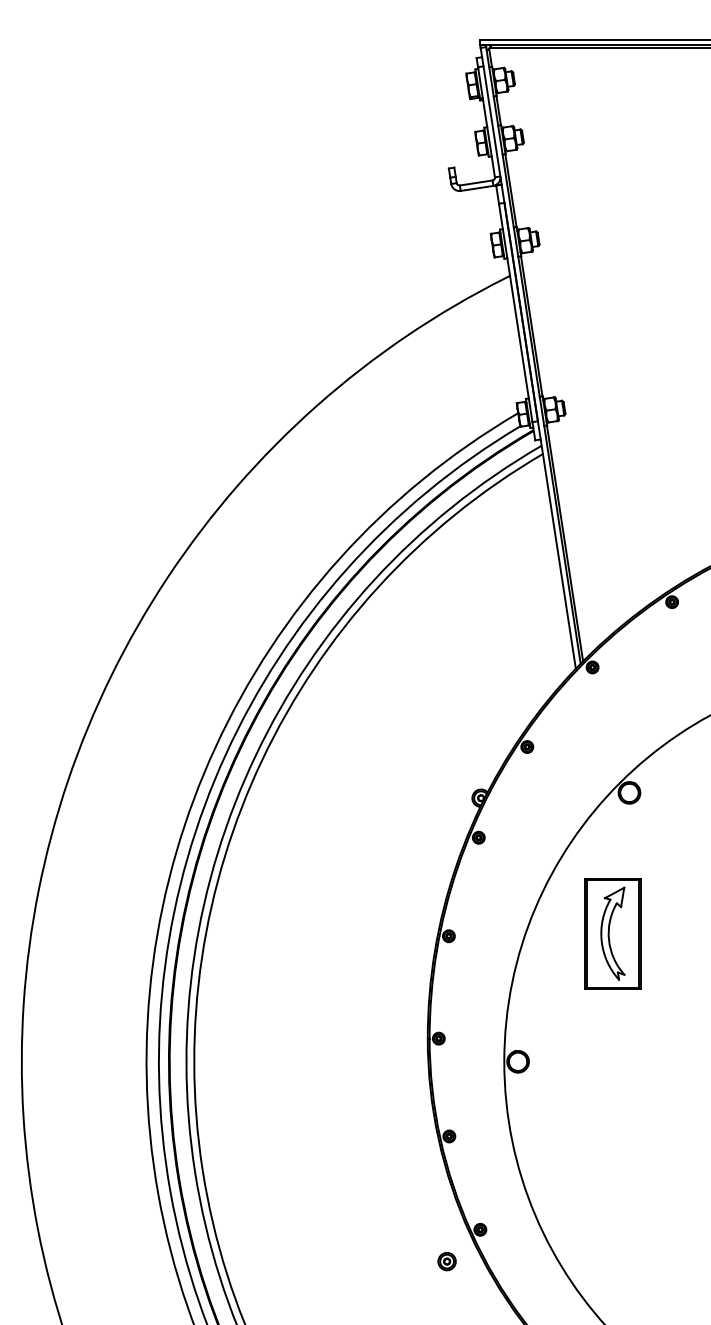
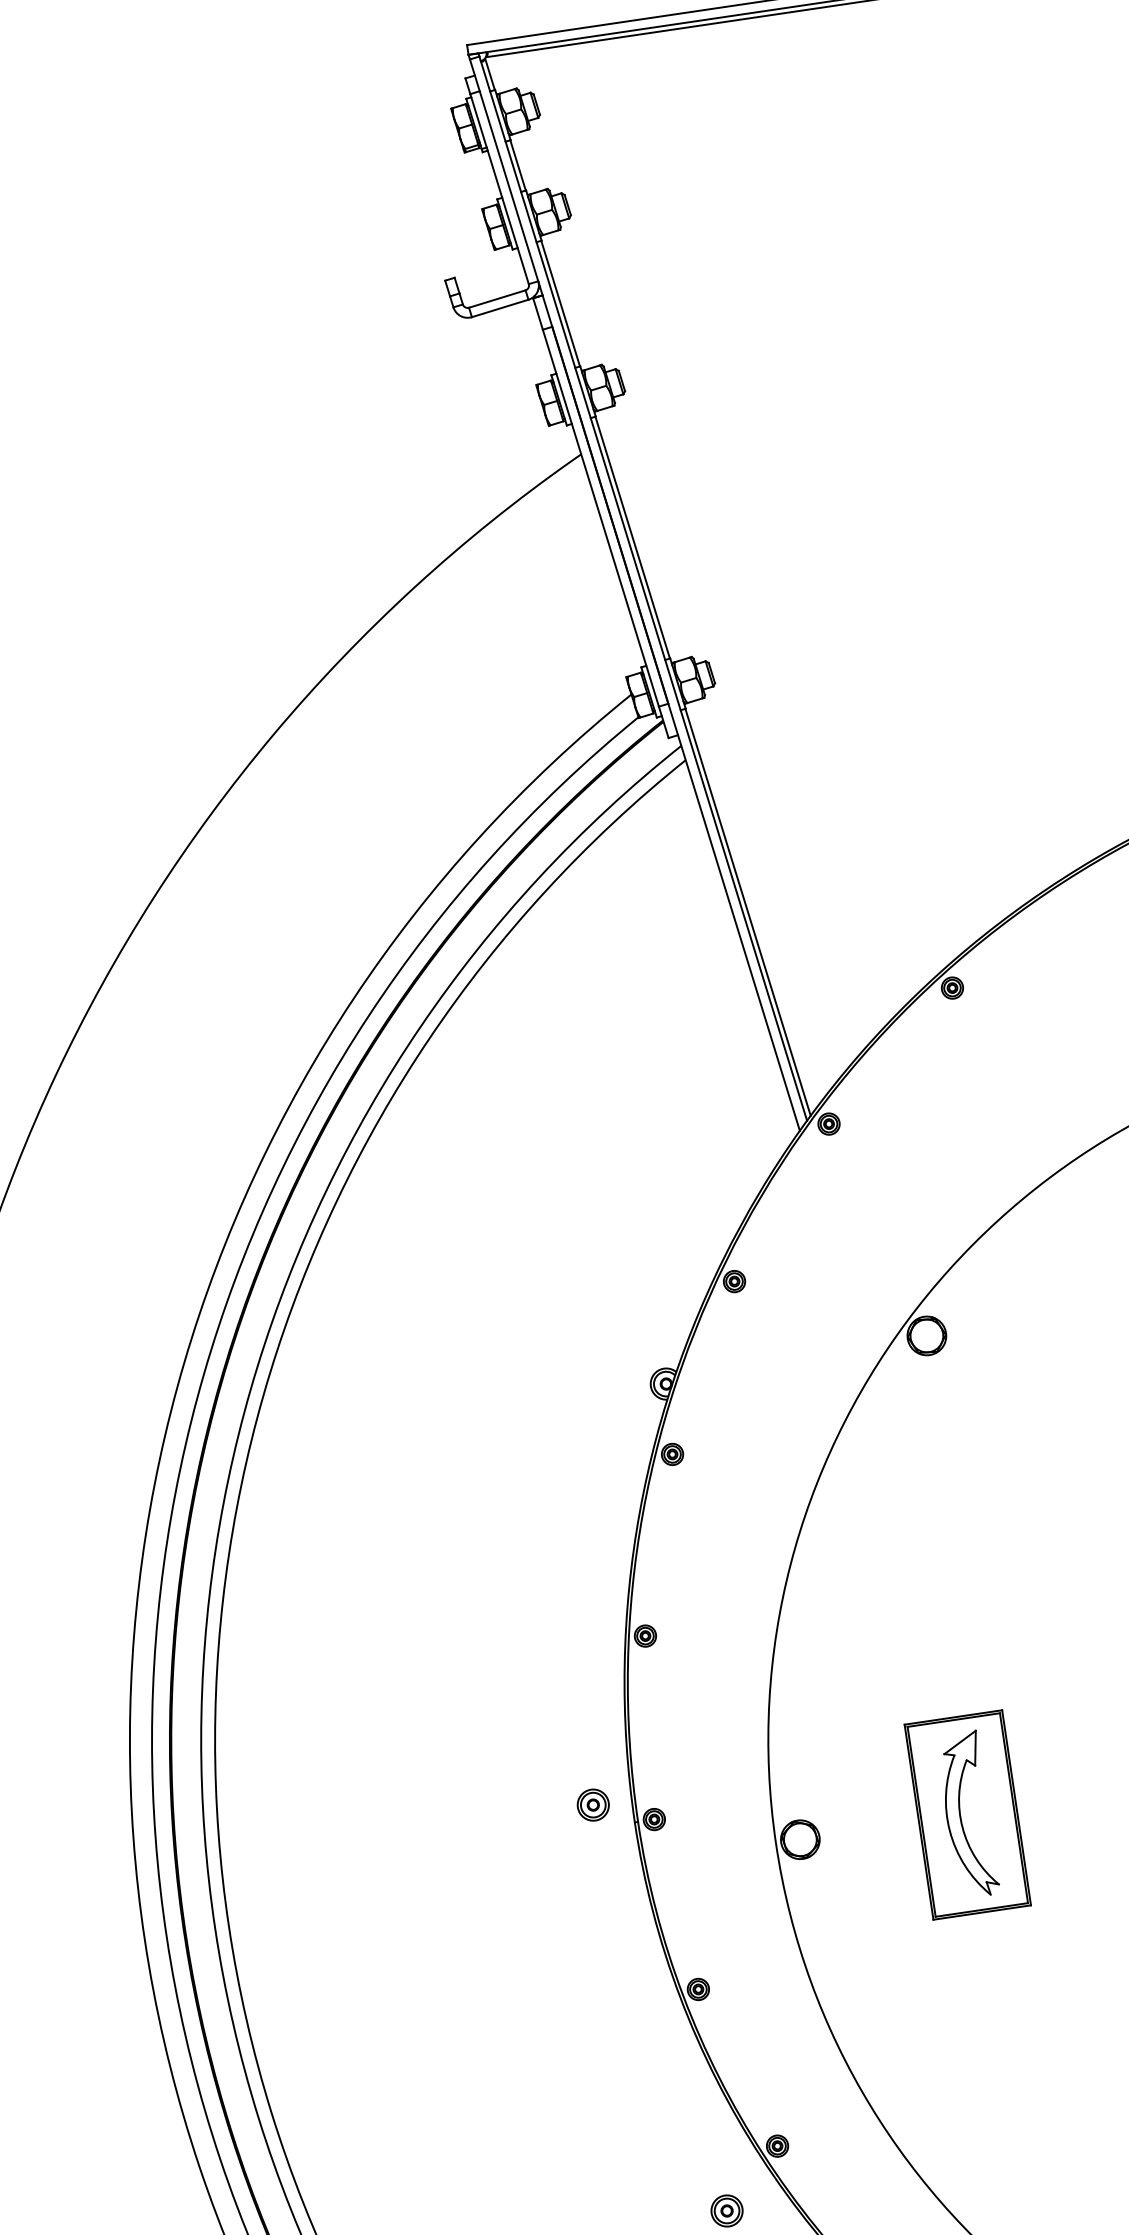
part: (612, 933) -> (966, 1814), moved
part: (405, 1025) -> (592, 1804), added

